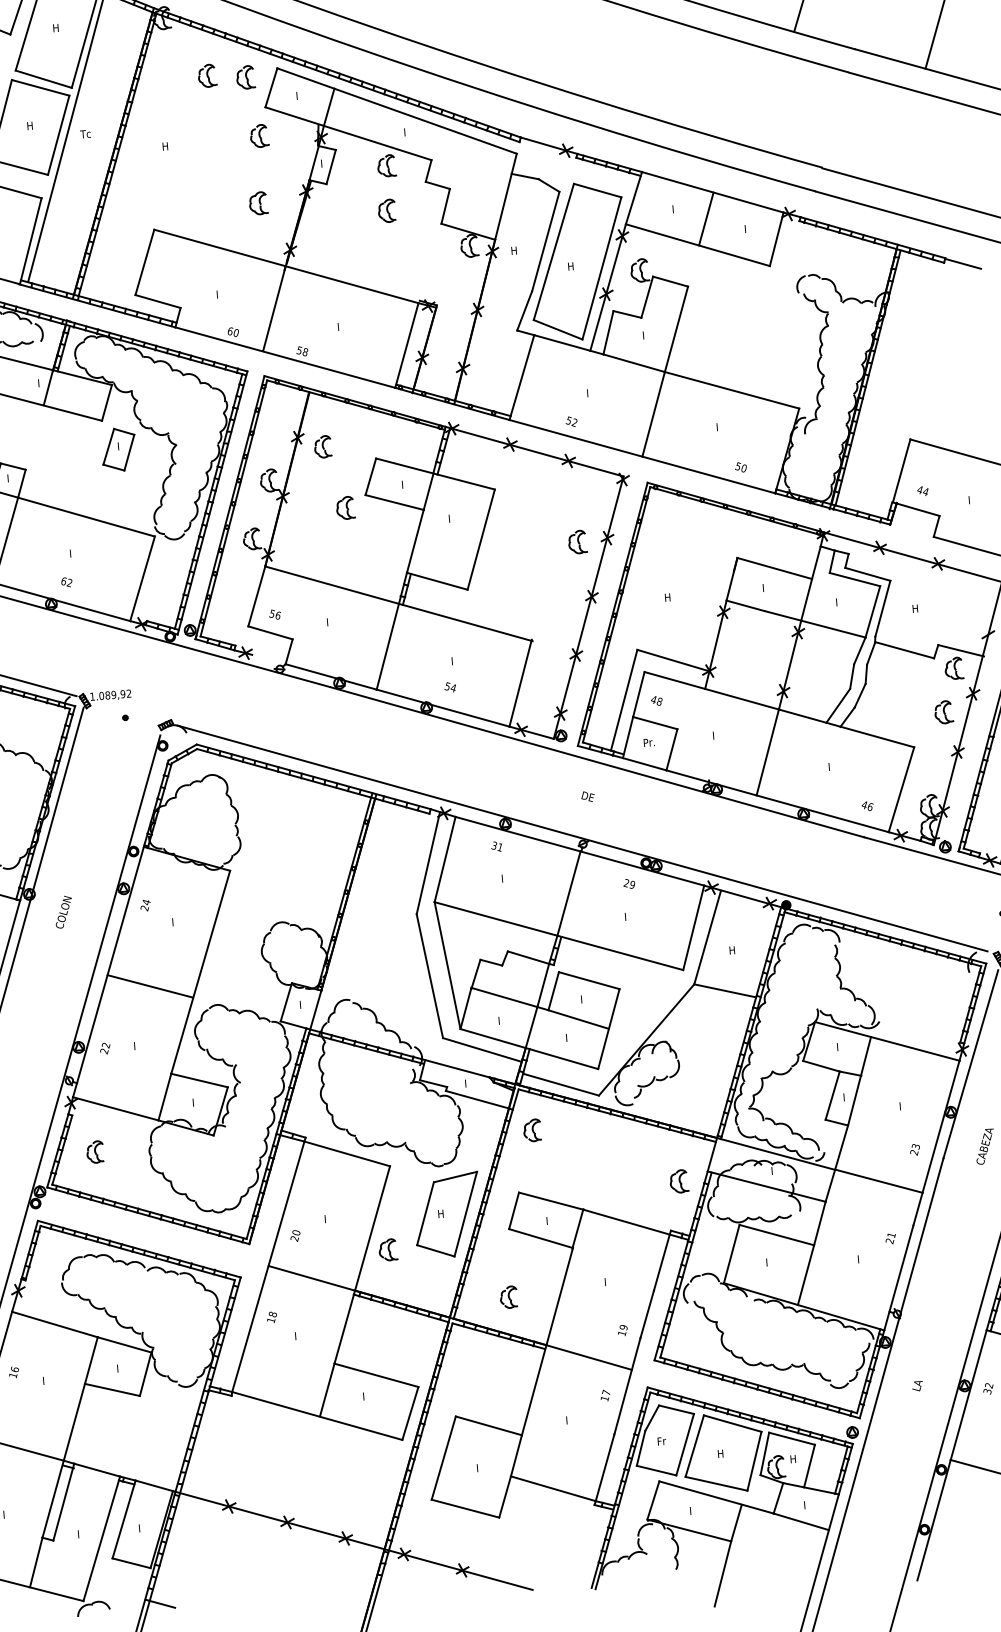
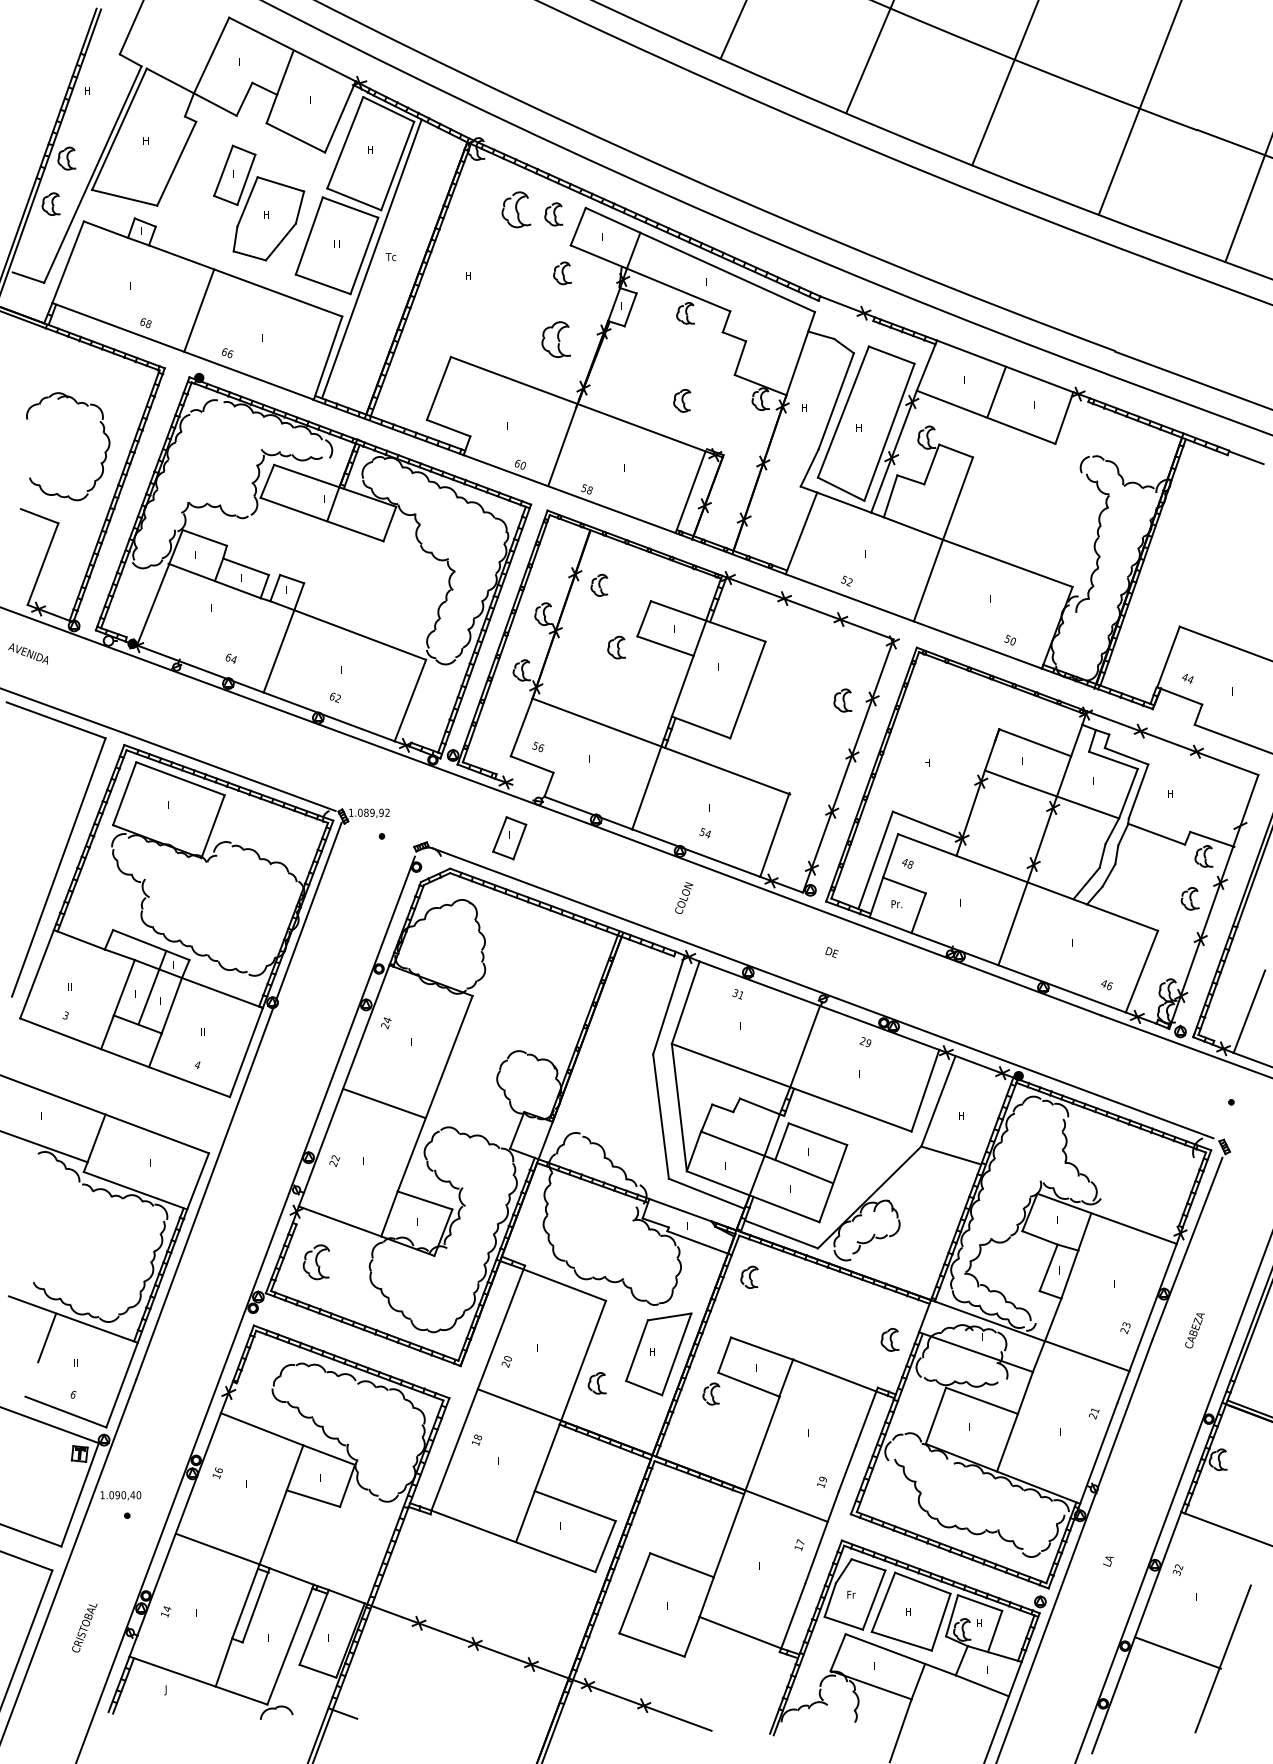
part: (206, 75) -> (515, 209), size x1.6
part: (258, 203) -> (555, 339), size x1.6
part: (387, 210) -> (682, 400), moved
part: (118, 450) -> (509, 838), moved
text: (63, 911) -> (683, 897), moved
part: (94, 1152) -> (315, 1262), size x1.6
part: (508, 1296) -> (711, 1393), moved

